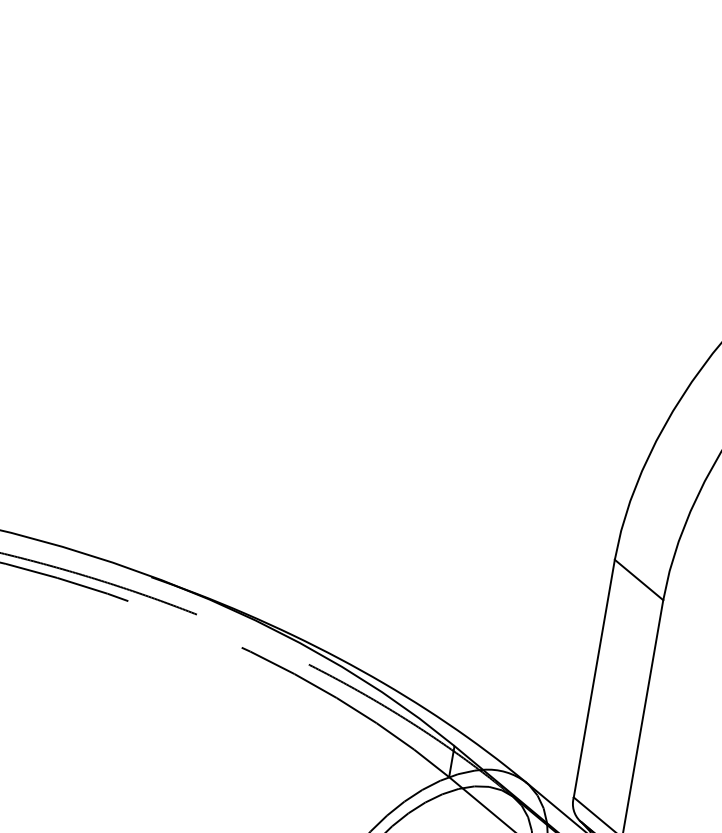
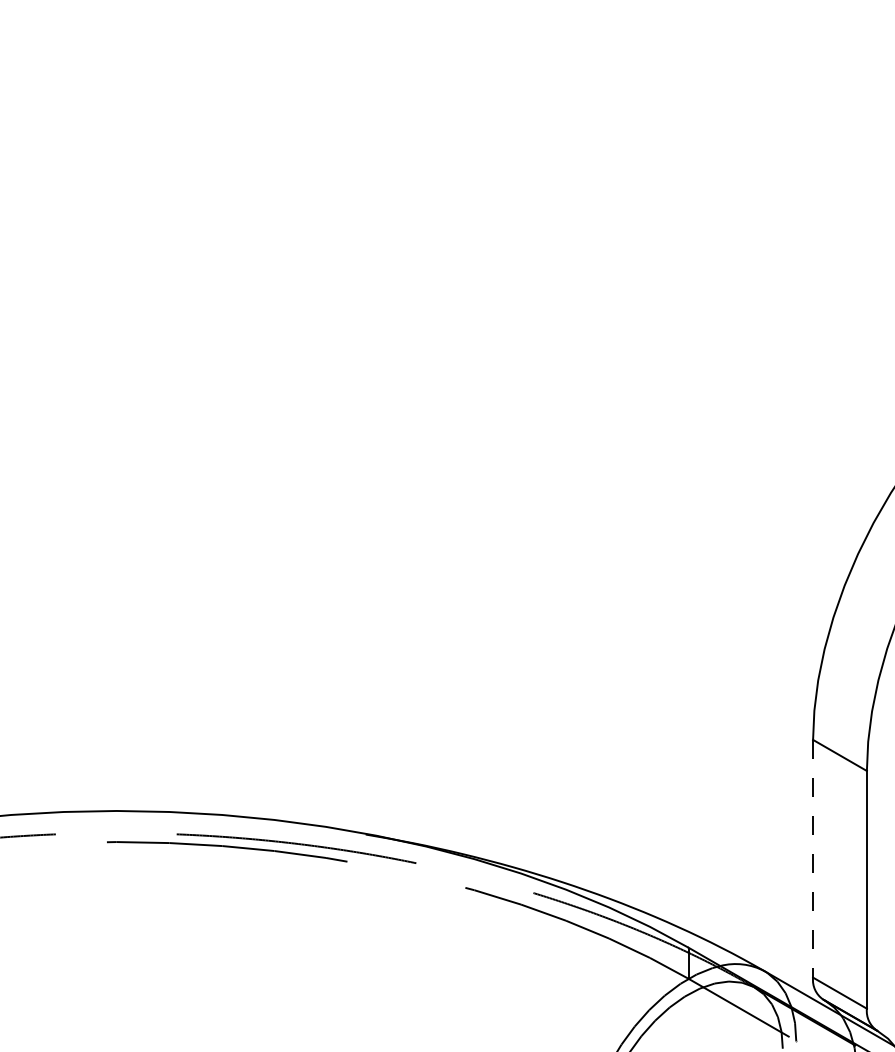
line: (594, 678) -> (813, 858), solid -> dashed

